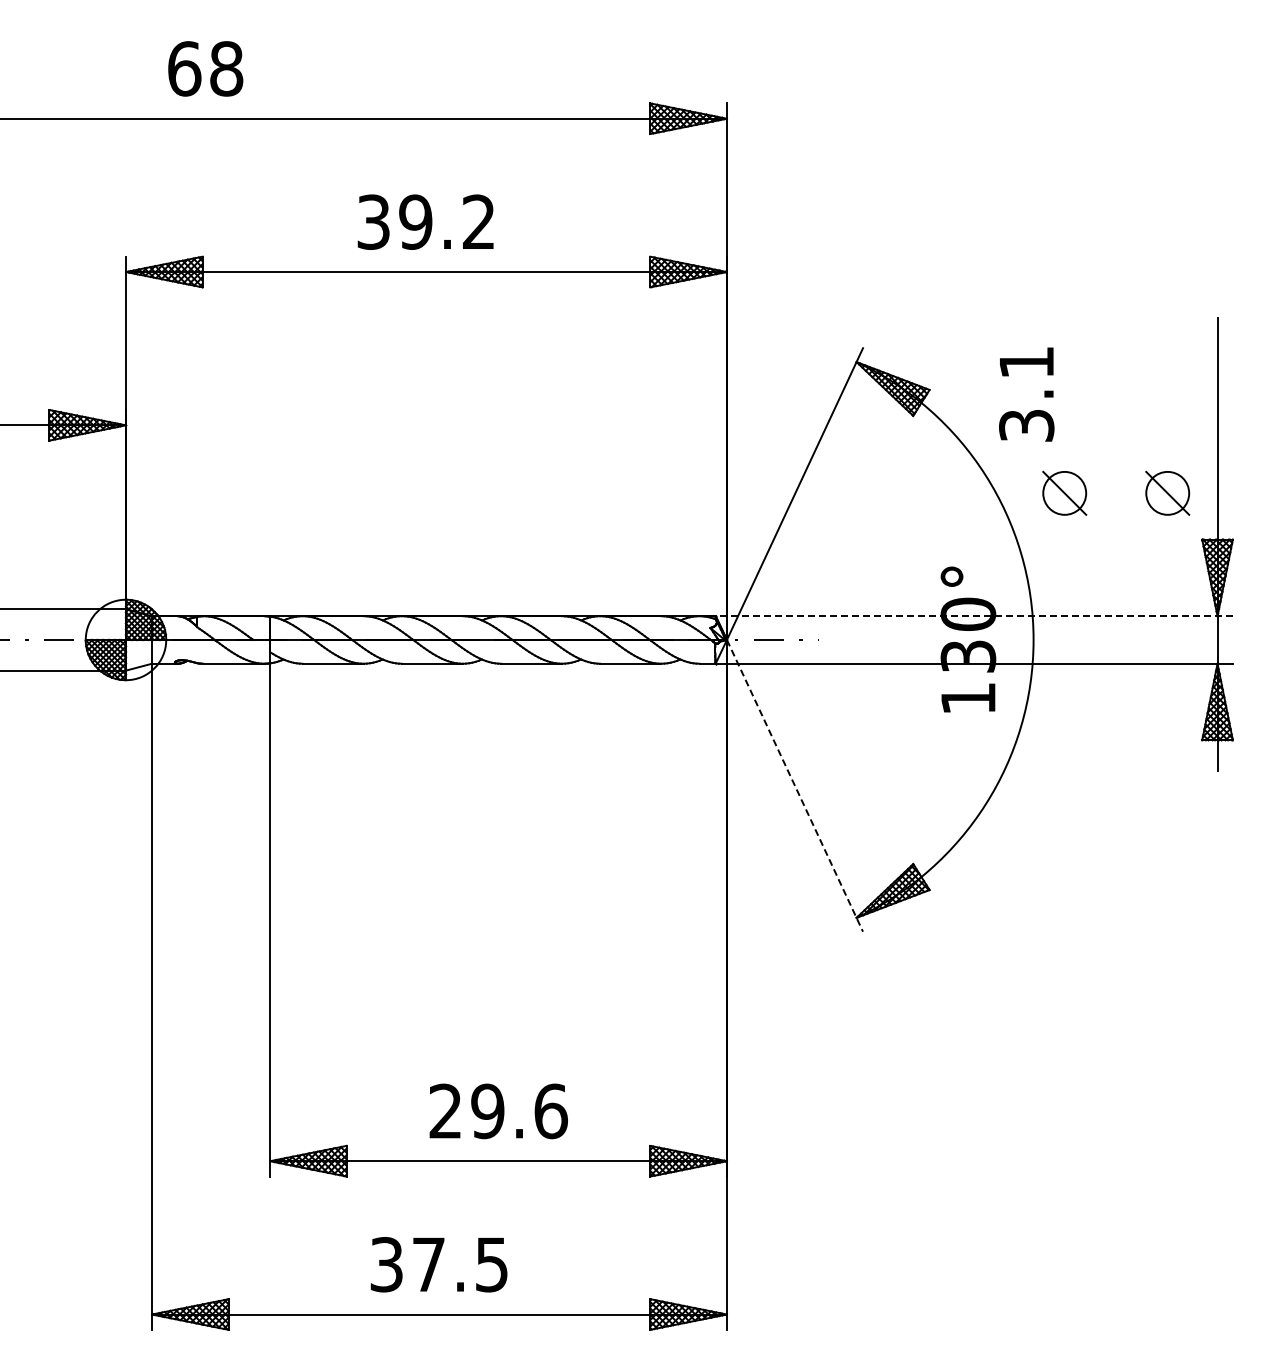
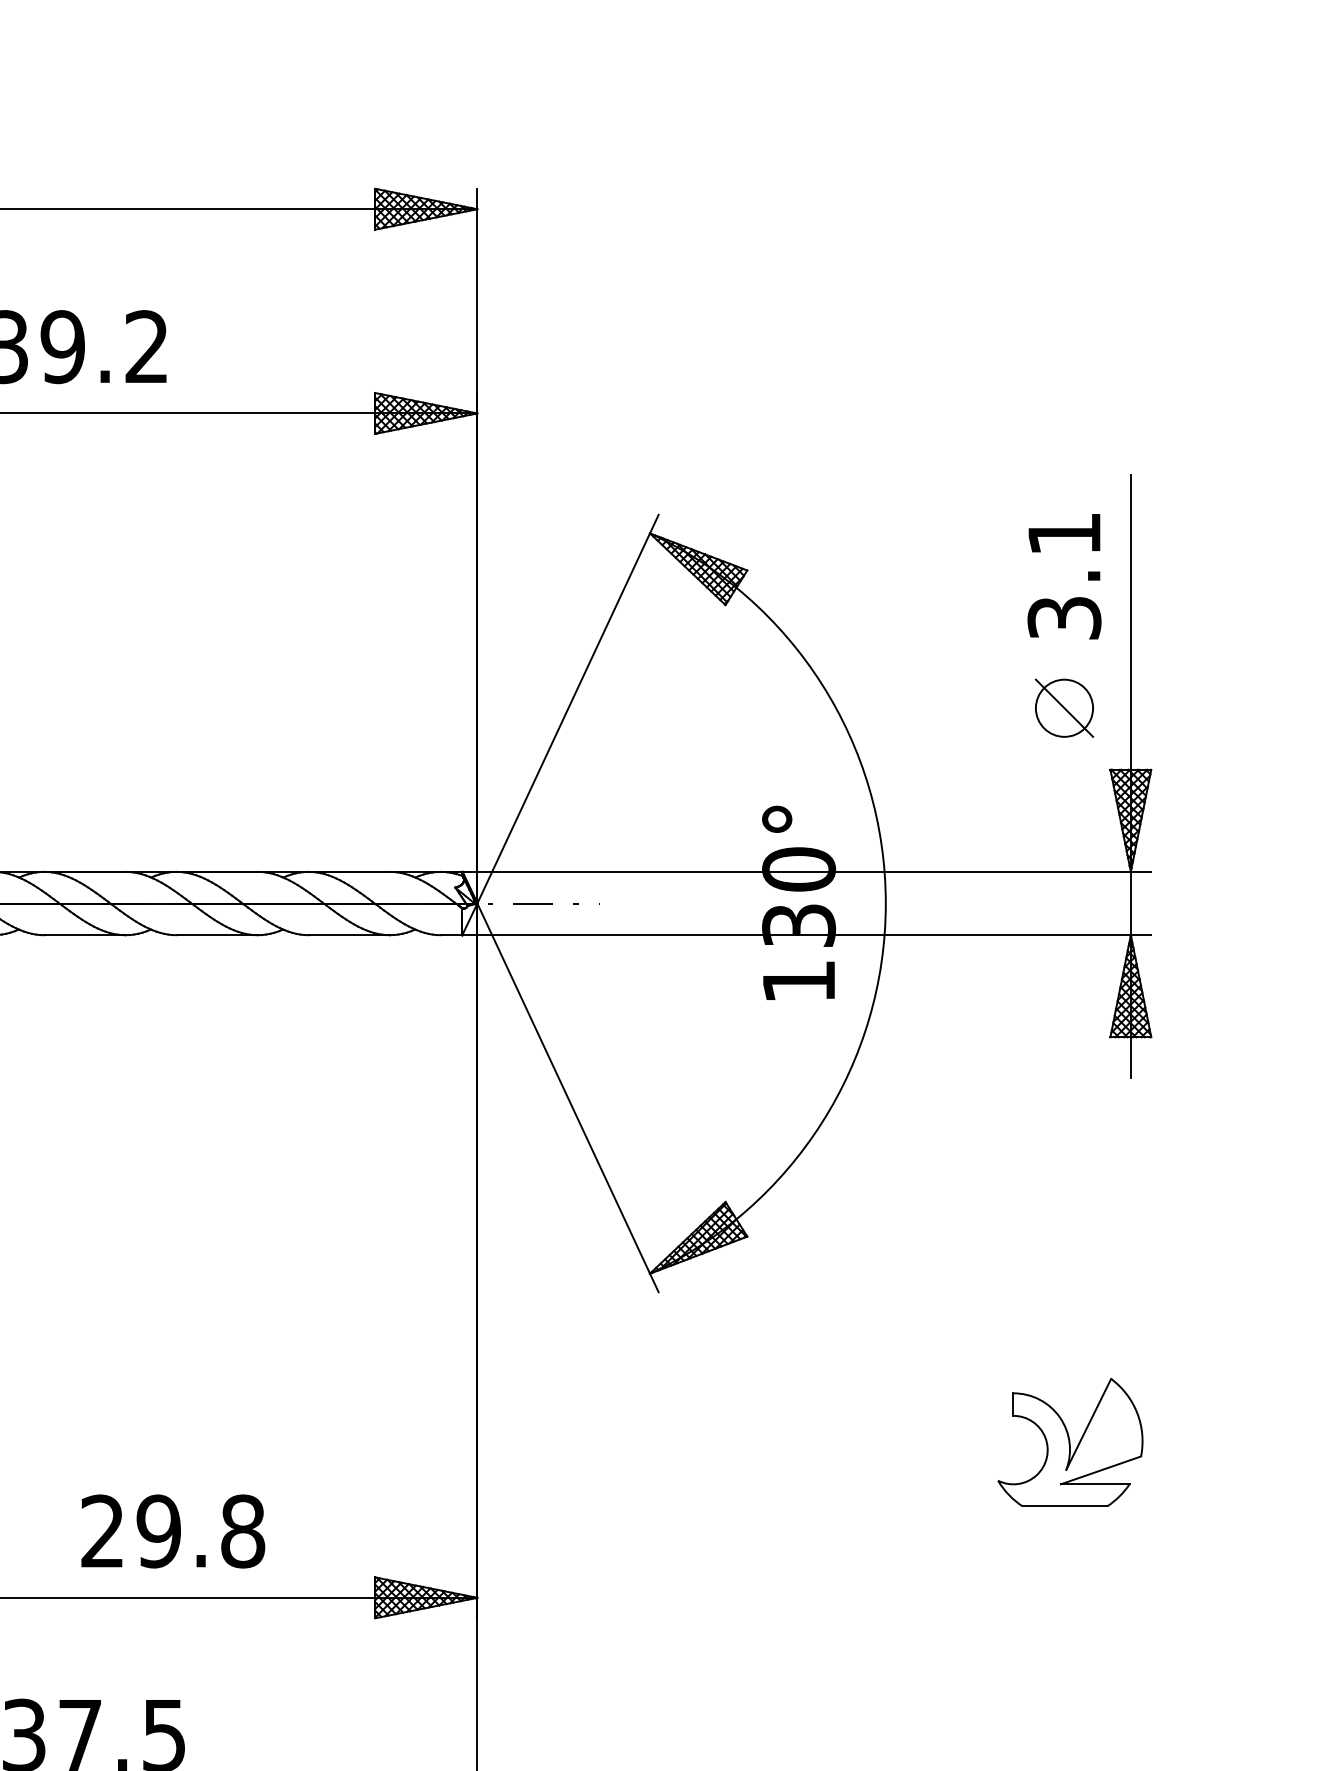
text: (1026, 394) -> (1064, 576), moved
part: (1064, 492) -> (926, 707), removed
line: (974, 616) -> (807, 872), dashed -> solid
line: (795, 785) -> (568, 1097), dashed -> solid
part: (1172, 1044) -> (1070, 1442), added
text: (550, 1111) -> (242, 1531), 29.6 -> 29.8

